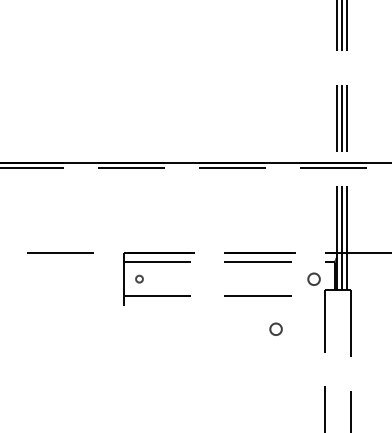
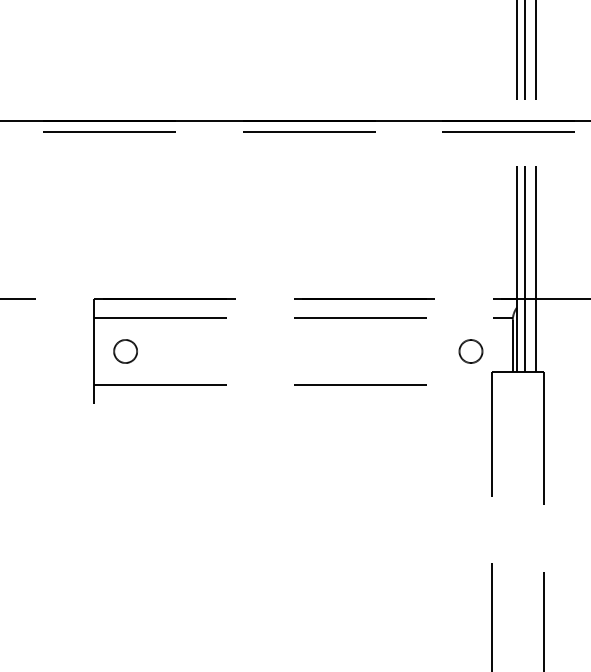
circle: (139, 278) -> (125, 349), size x1.67
circle: (275, 328) -> (394, 448), removed

